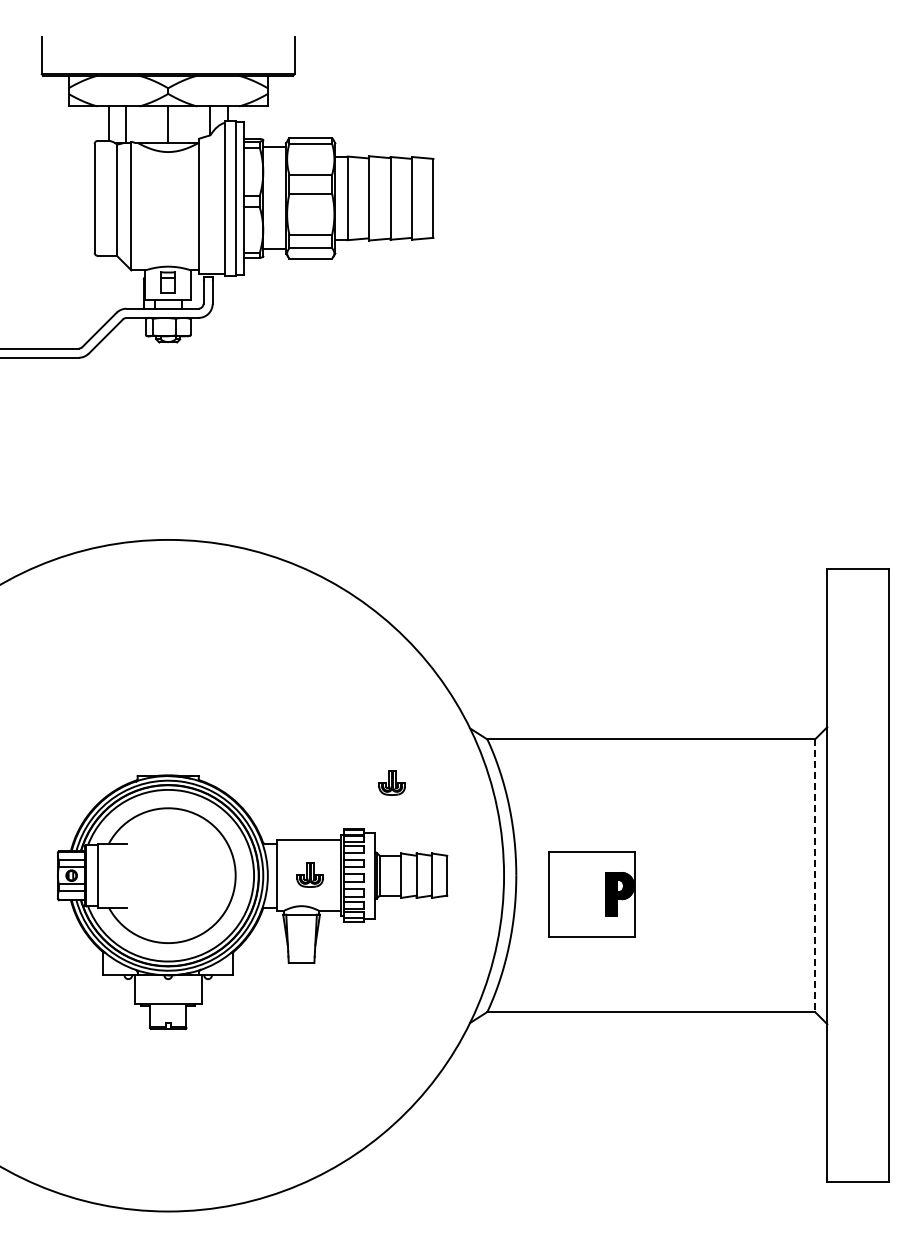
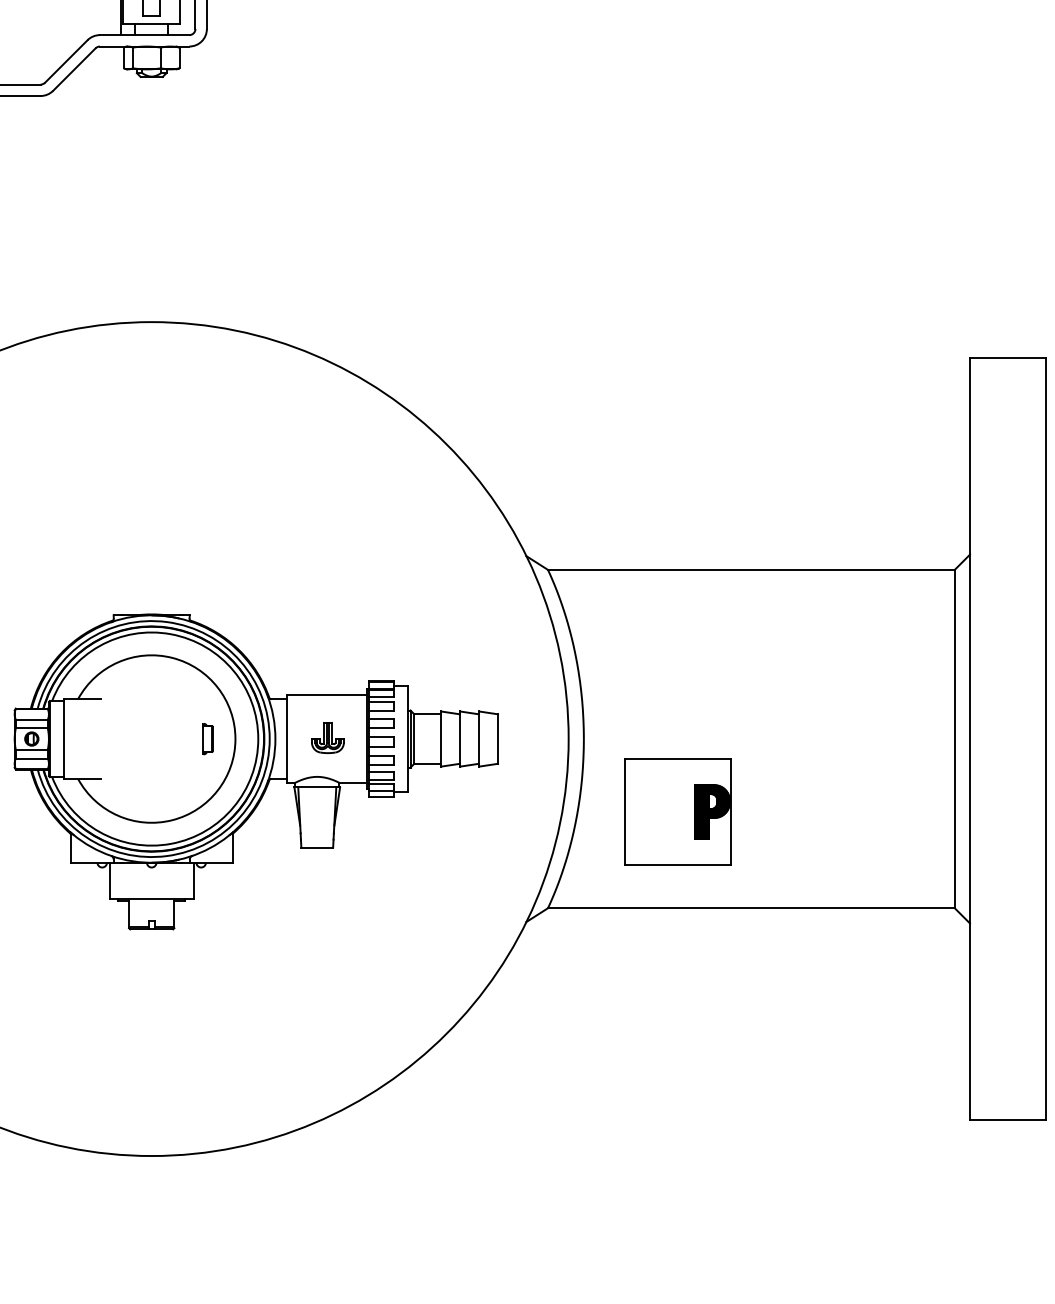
part: (391, 782) -> (428, 623), removed
part: (213, 875) -> (207, 738), added
line: (815, 876) -> (955, 740), dashed -> solid
part: (591, 894) -> (677, 812), moved

